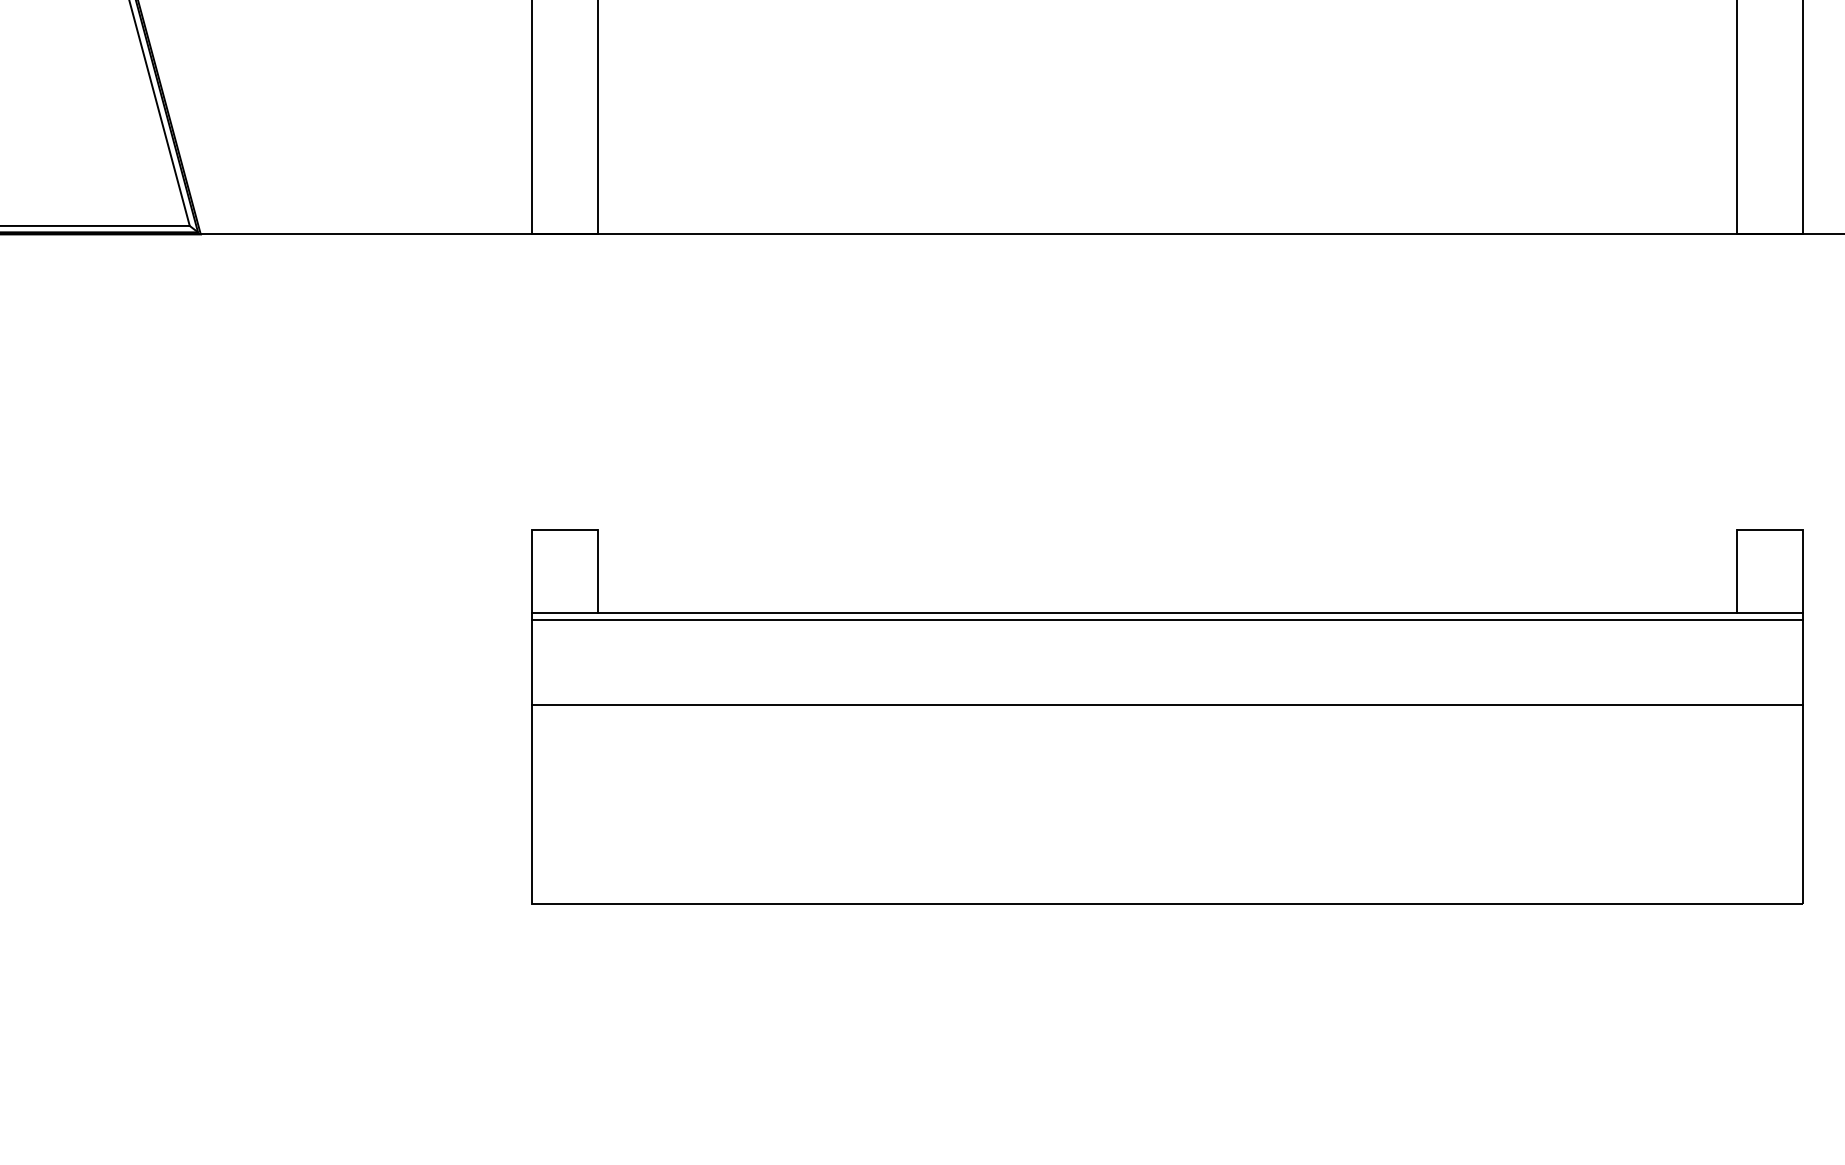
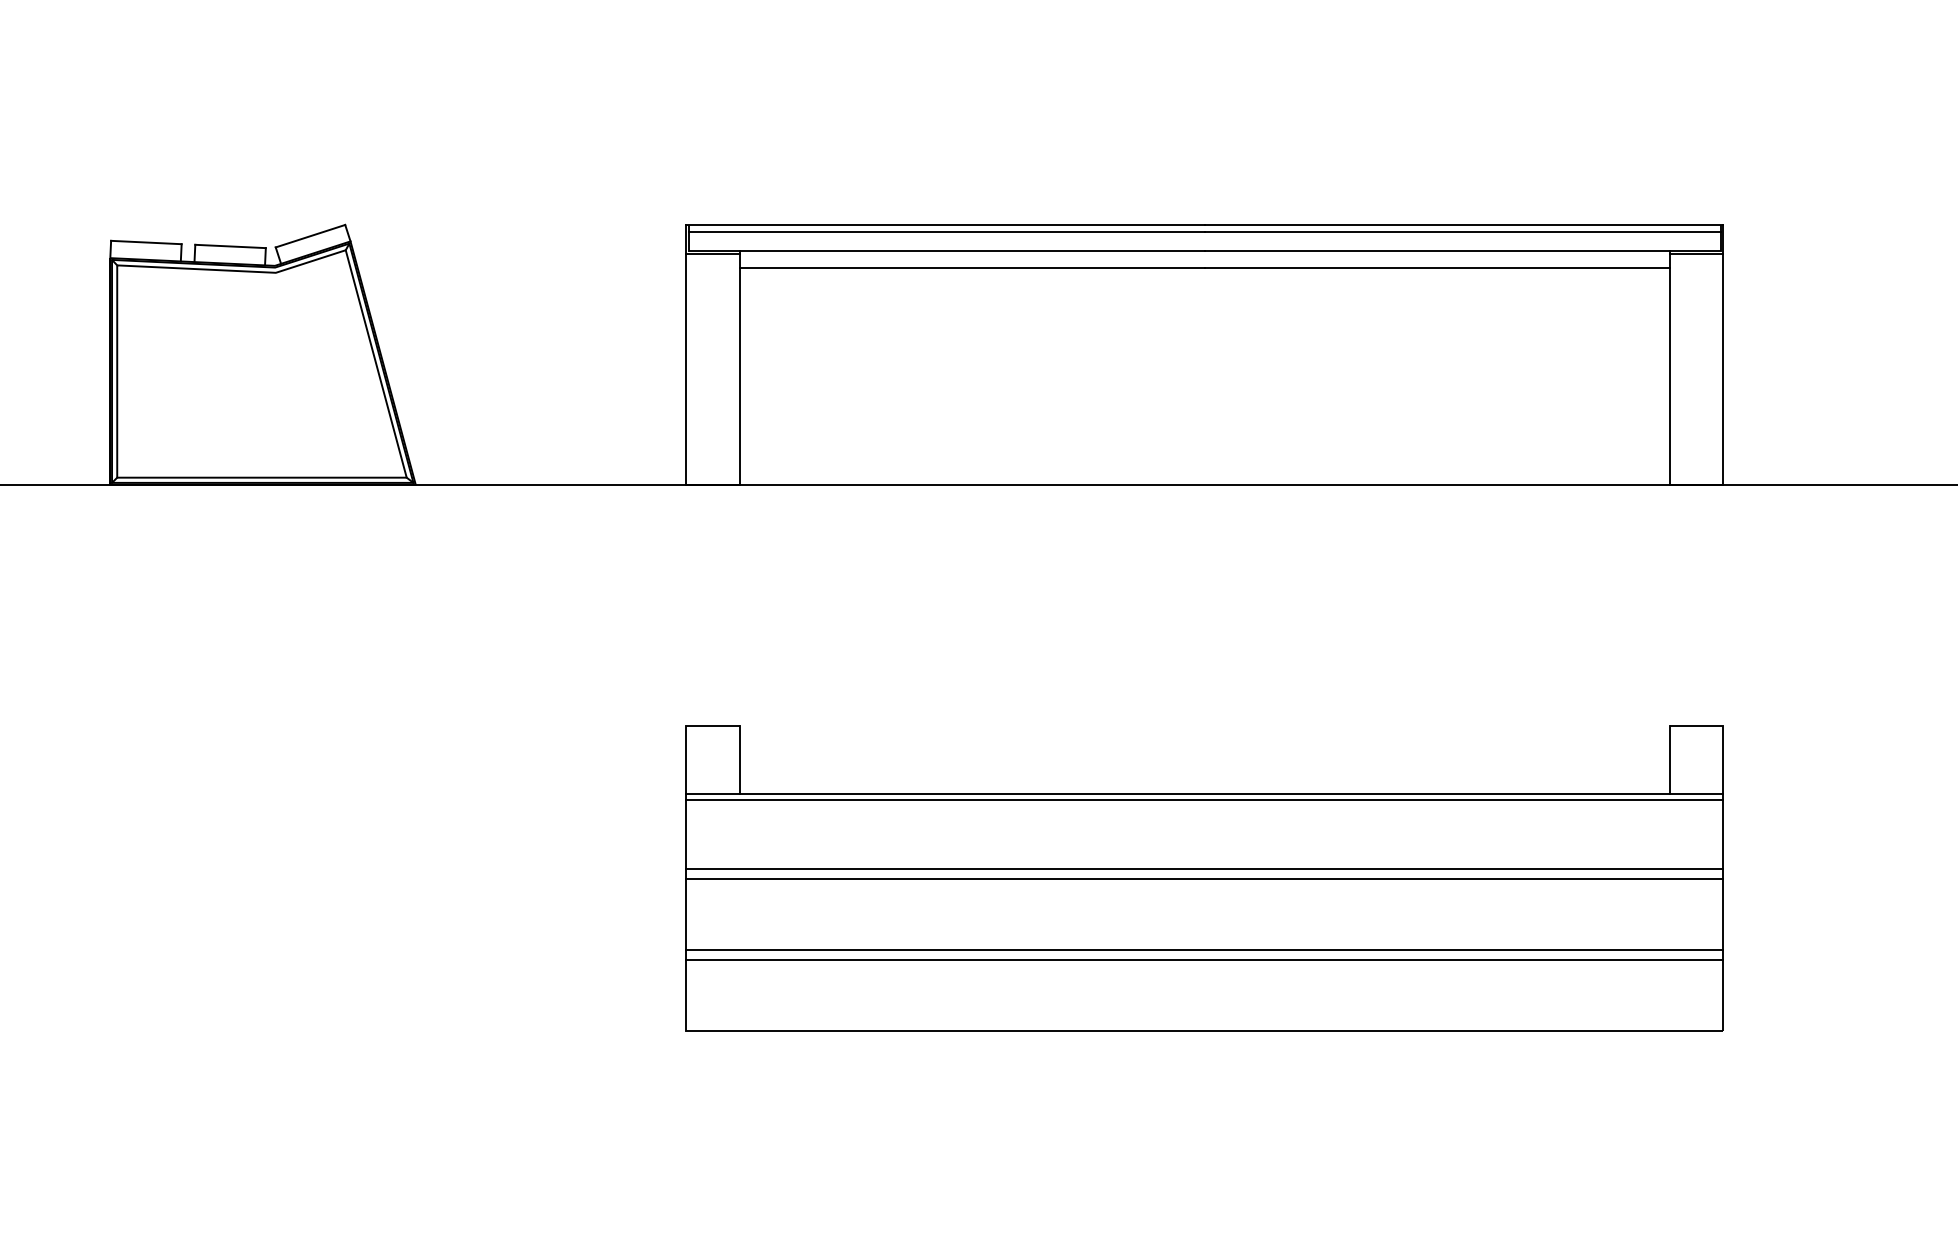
line: (1167, 718) -> (1204, 879), added
line: (1167, 803) -> (1204, 949), added
line: (1167, 817) -> (1204, 960), added

